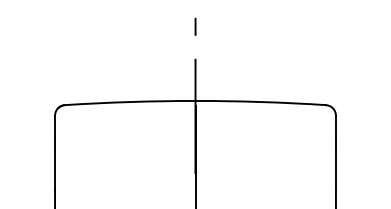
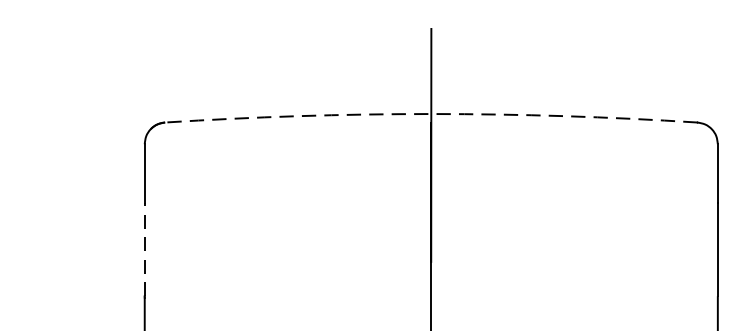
arc: (195, 100) -> (431, 113), solid -> dashed
line: (55, 167) -> (145, 249), solid -> dashed

